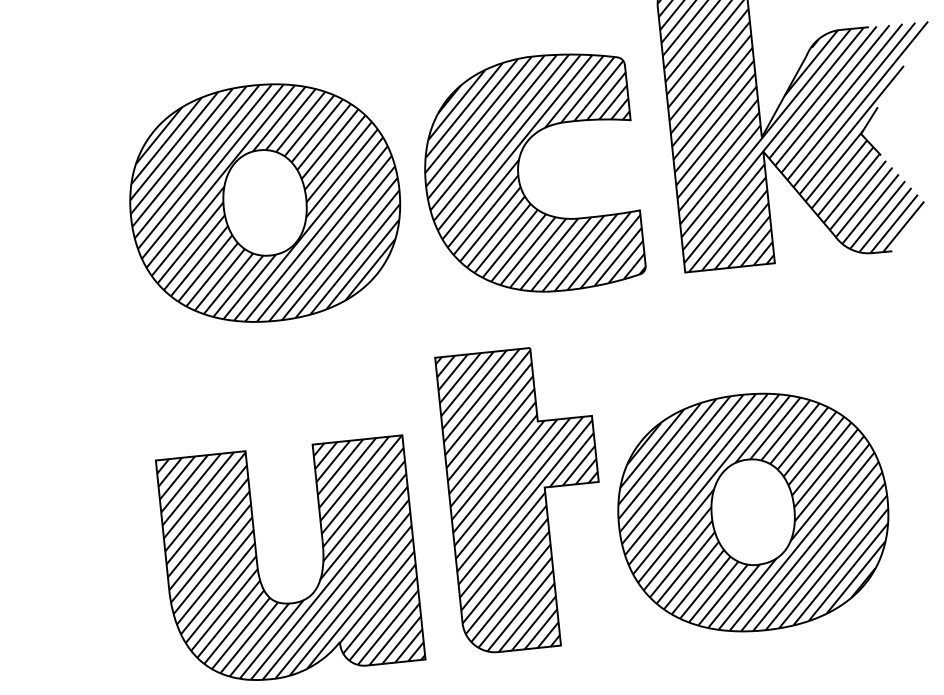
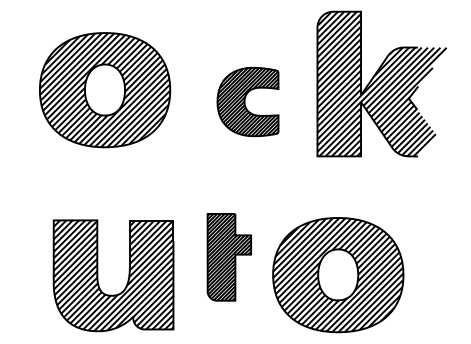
part: (529, 174) -> (247, 101), size x0.6
part: (266, 203) -> (105, 90), moved
part: (525, 499) -> (229, 257), size x0.6

